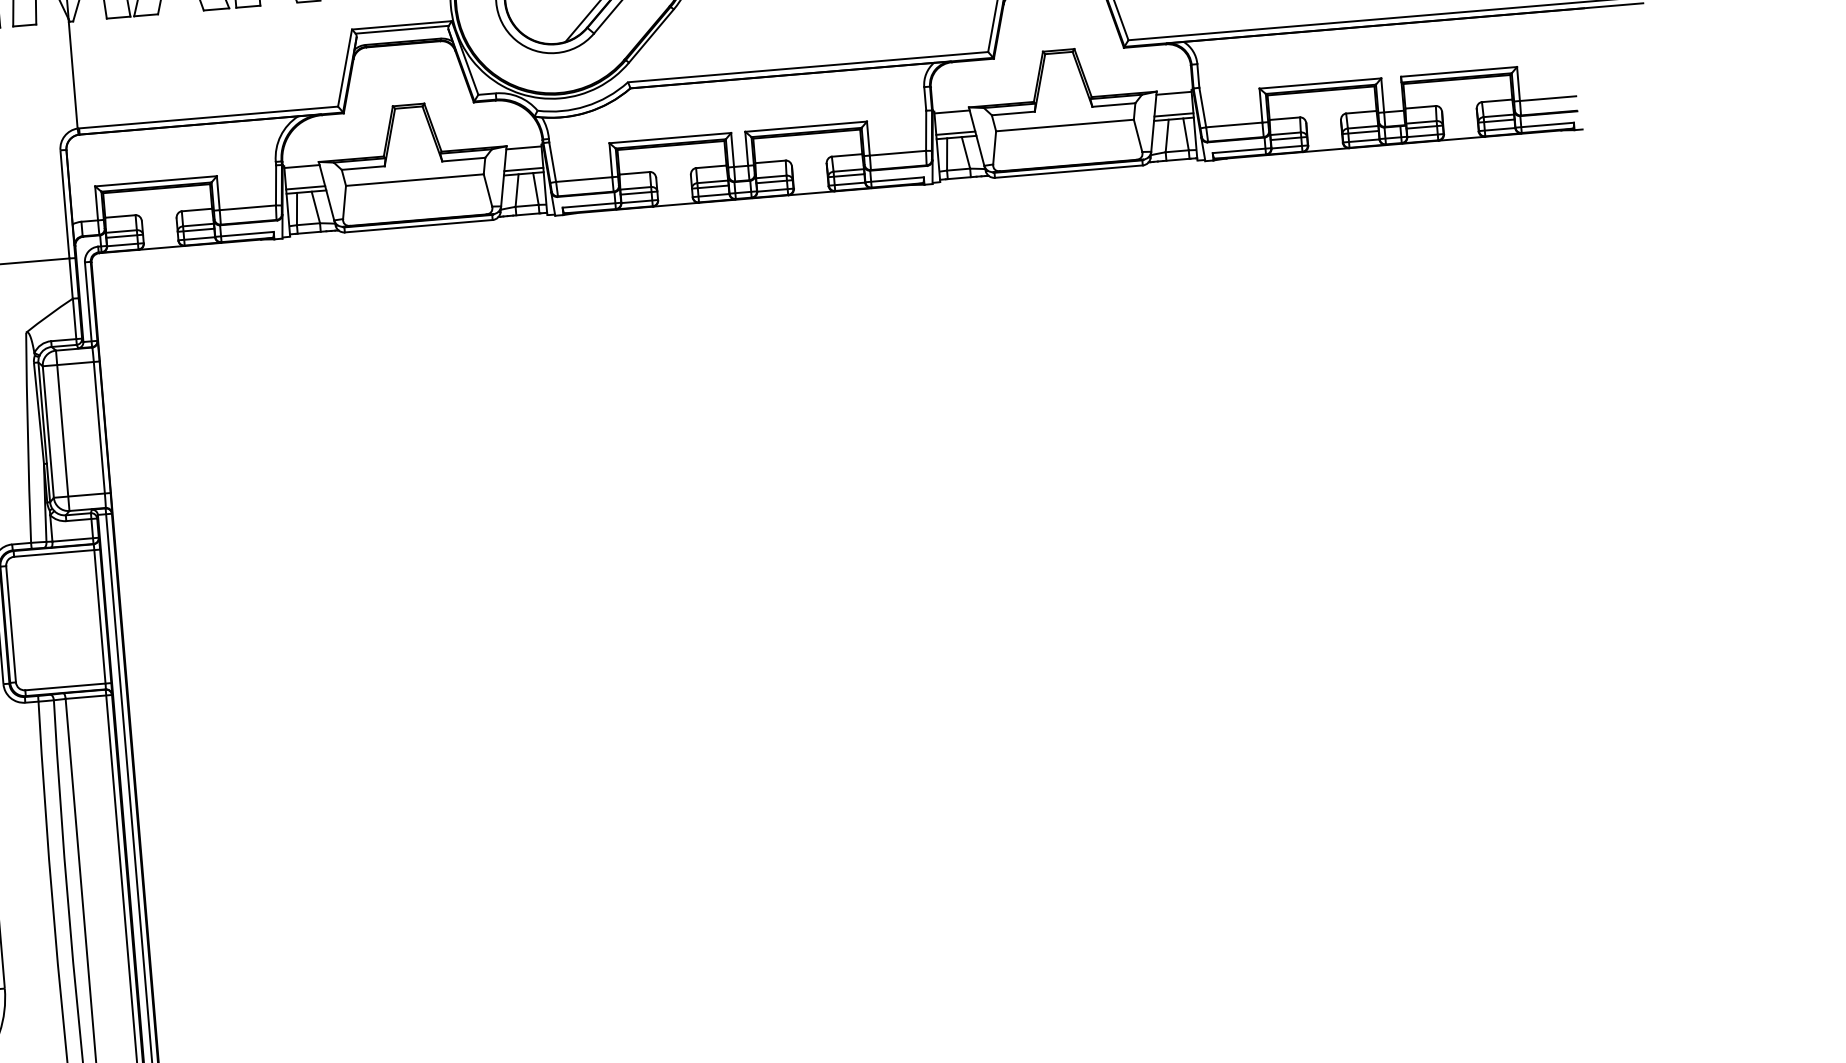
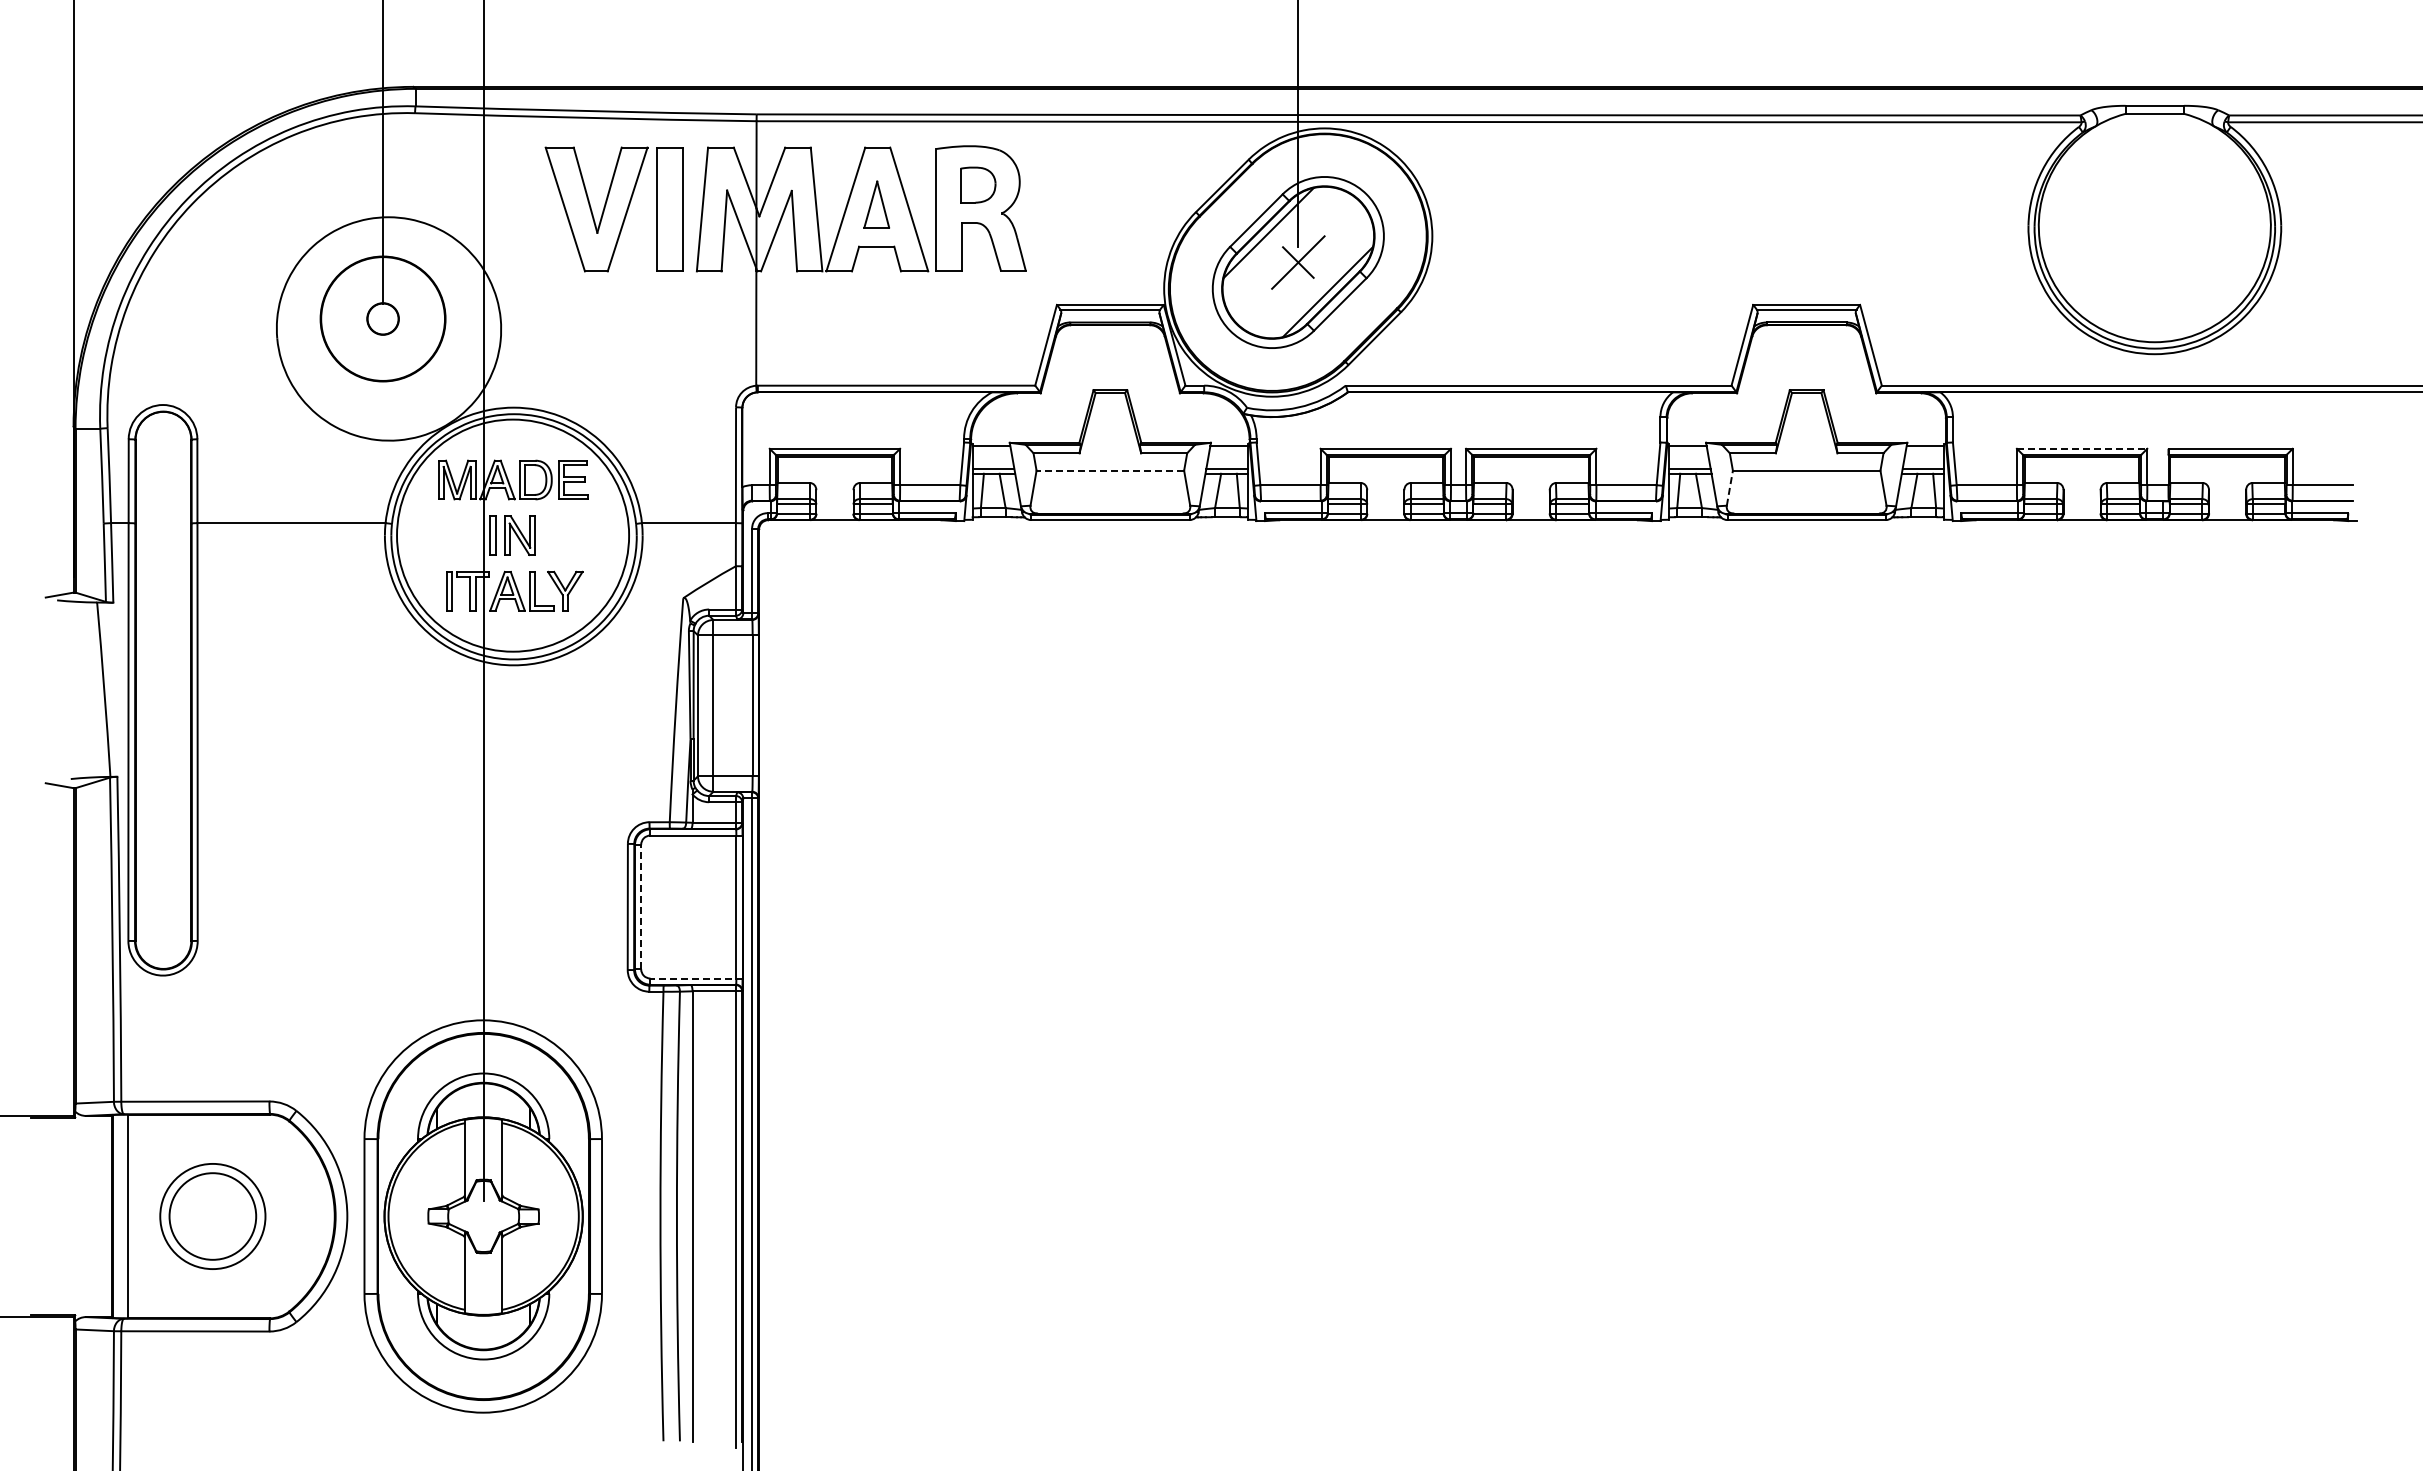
line: (1320, 83) -> (2082, 448), solid -> dashed
line: (994, 148) -> (1729, 488), solid -> dashed
line: (415, 179) -> (1110, 470), solid -> dashed
line: (11, 623) -> (641, 906), solid -> dashed
line: (68, 686) -> (696, 978), solid -> dashed

